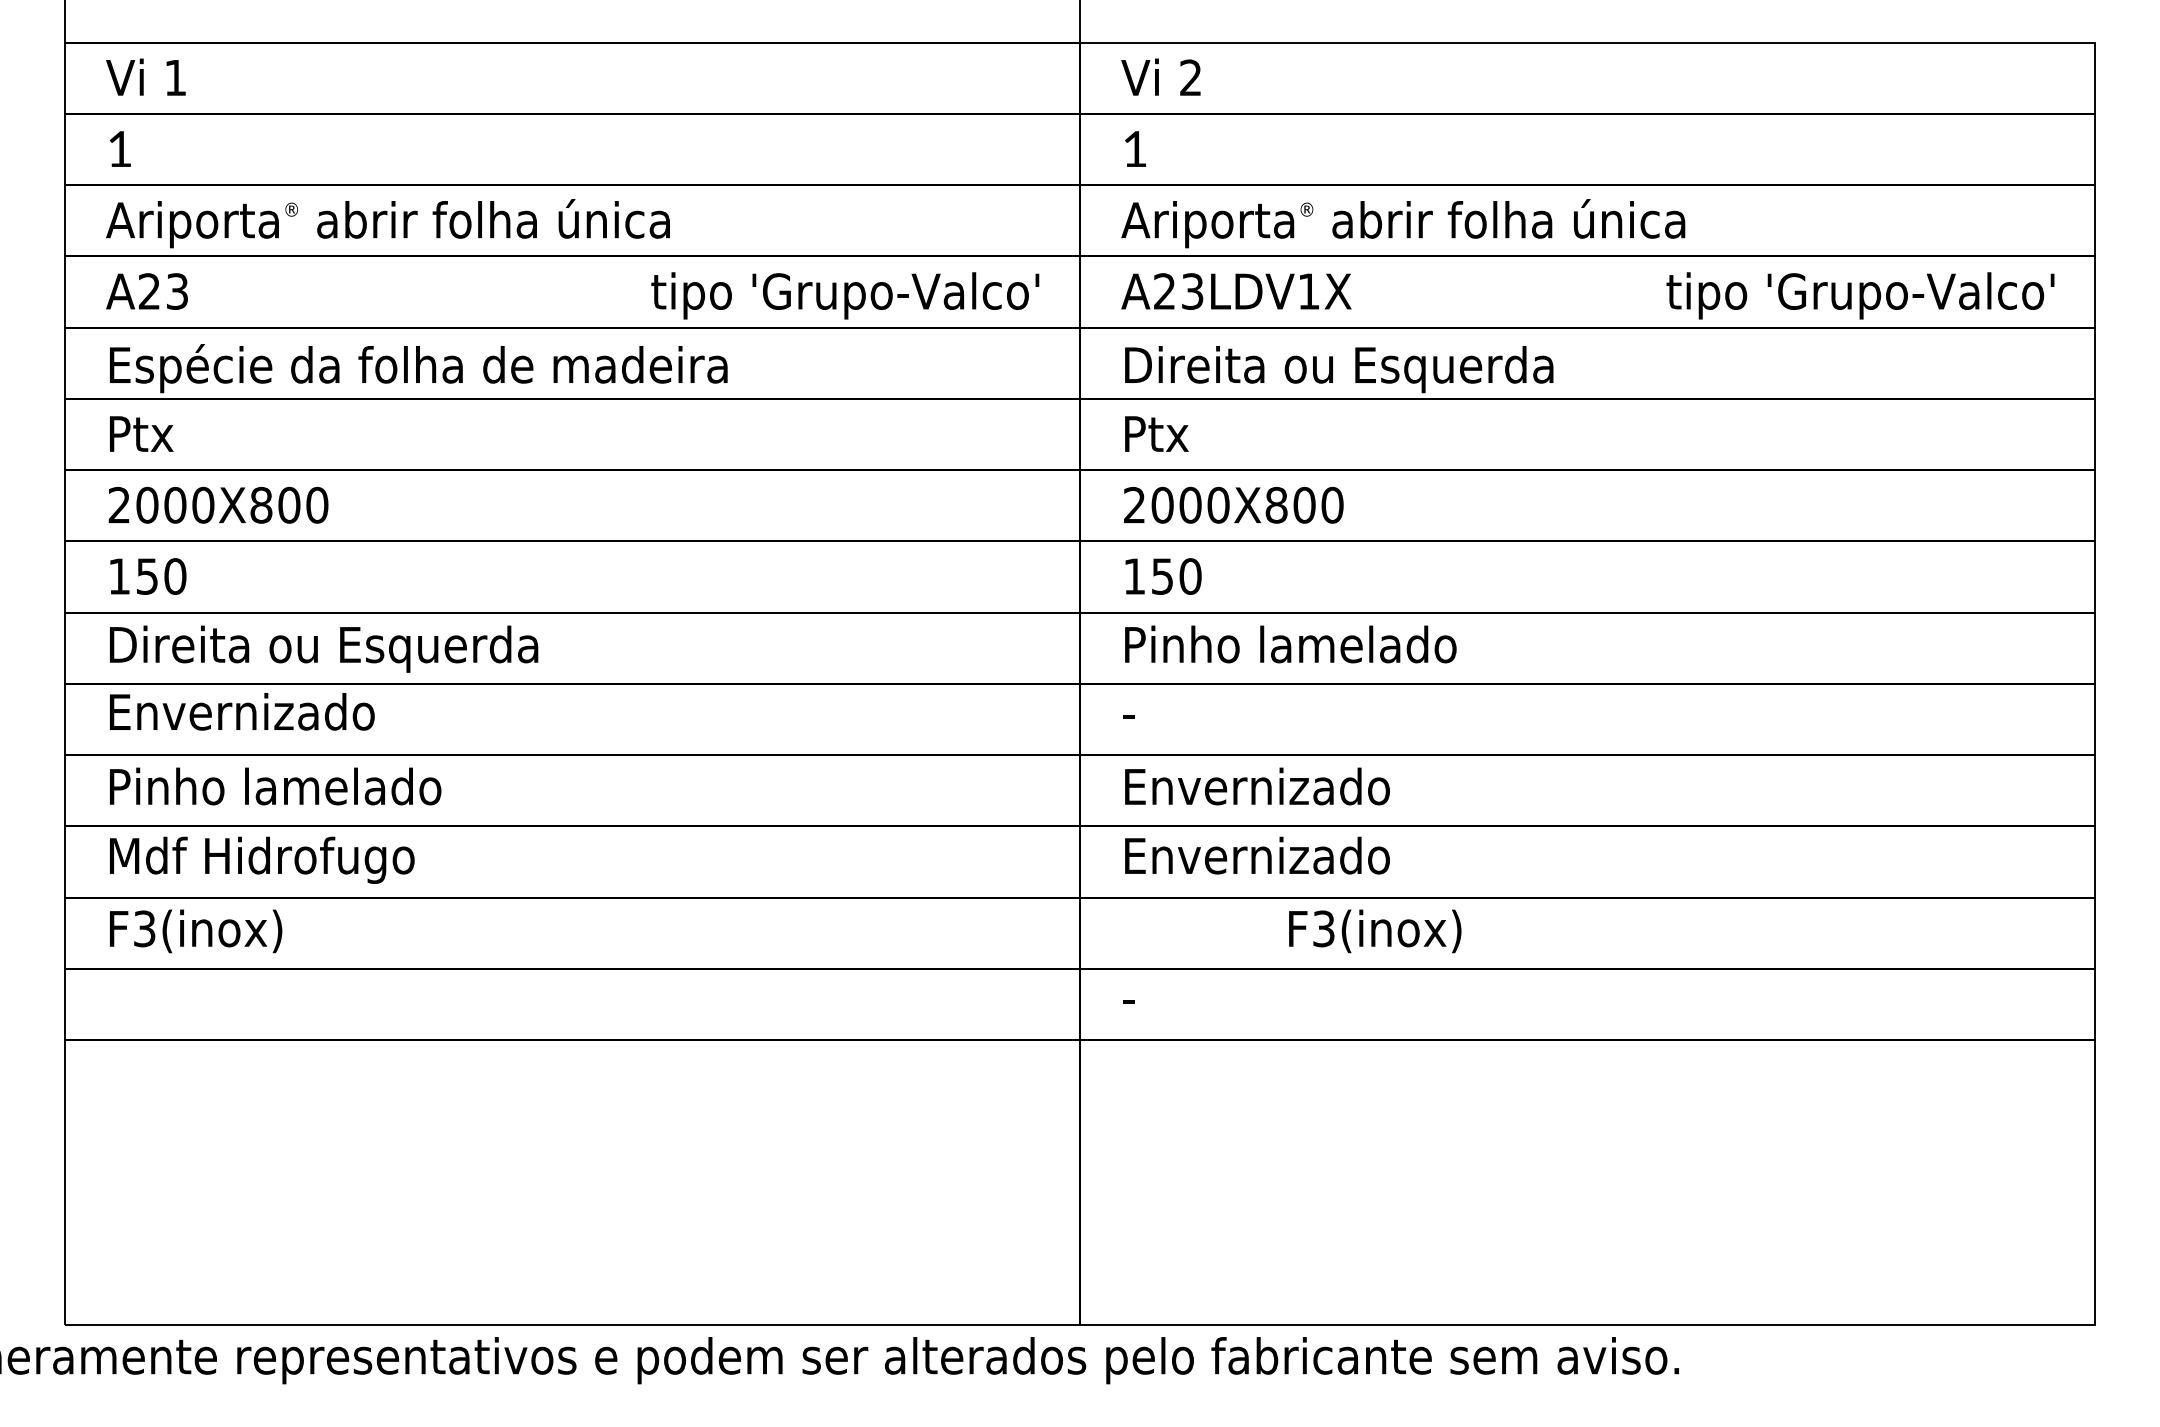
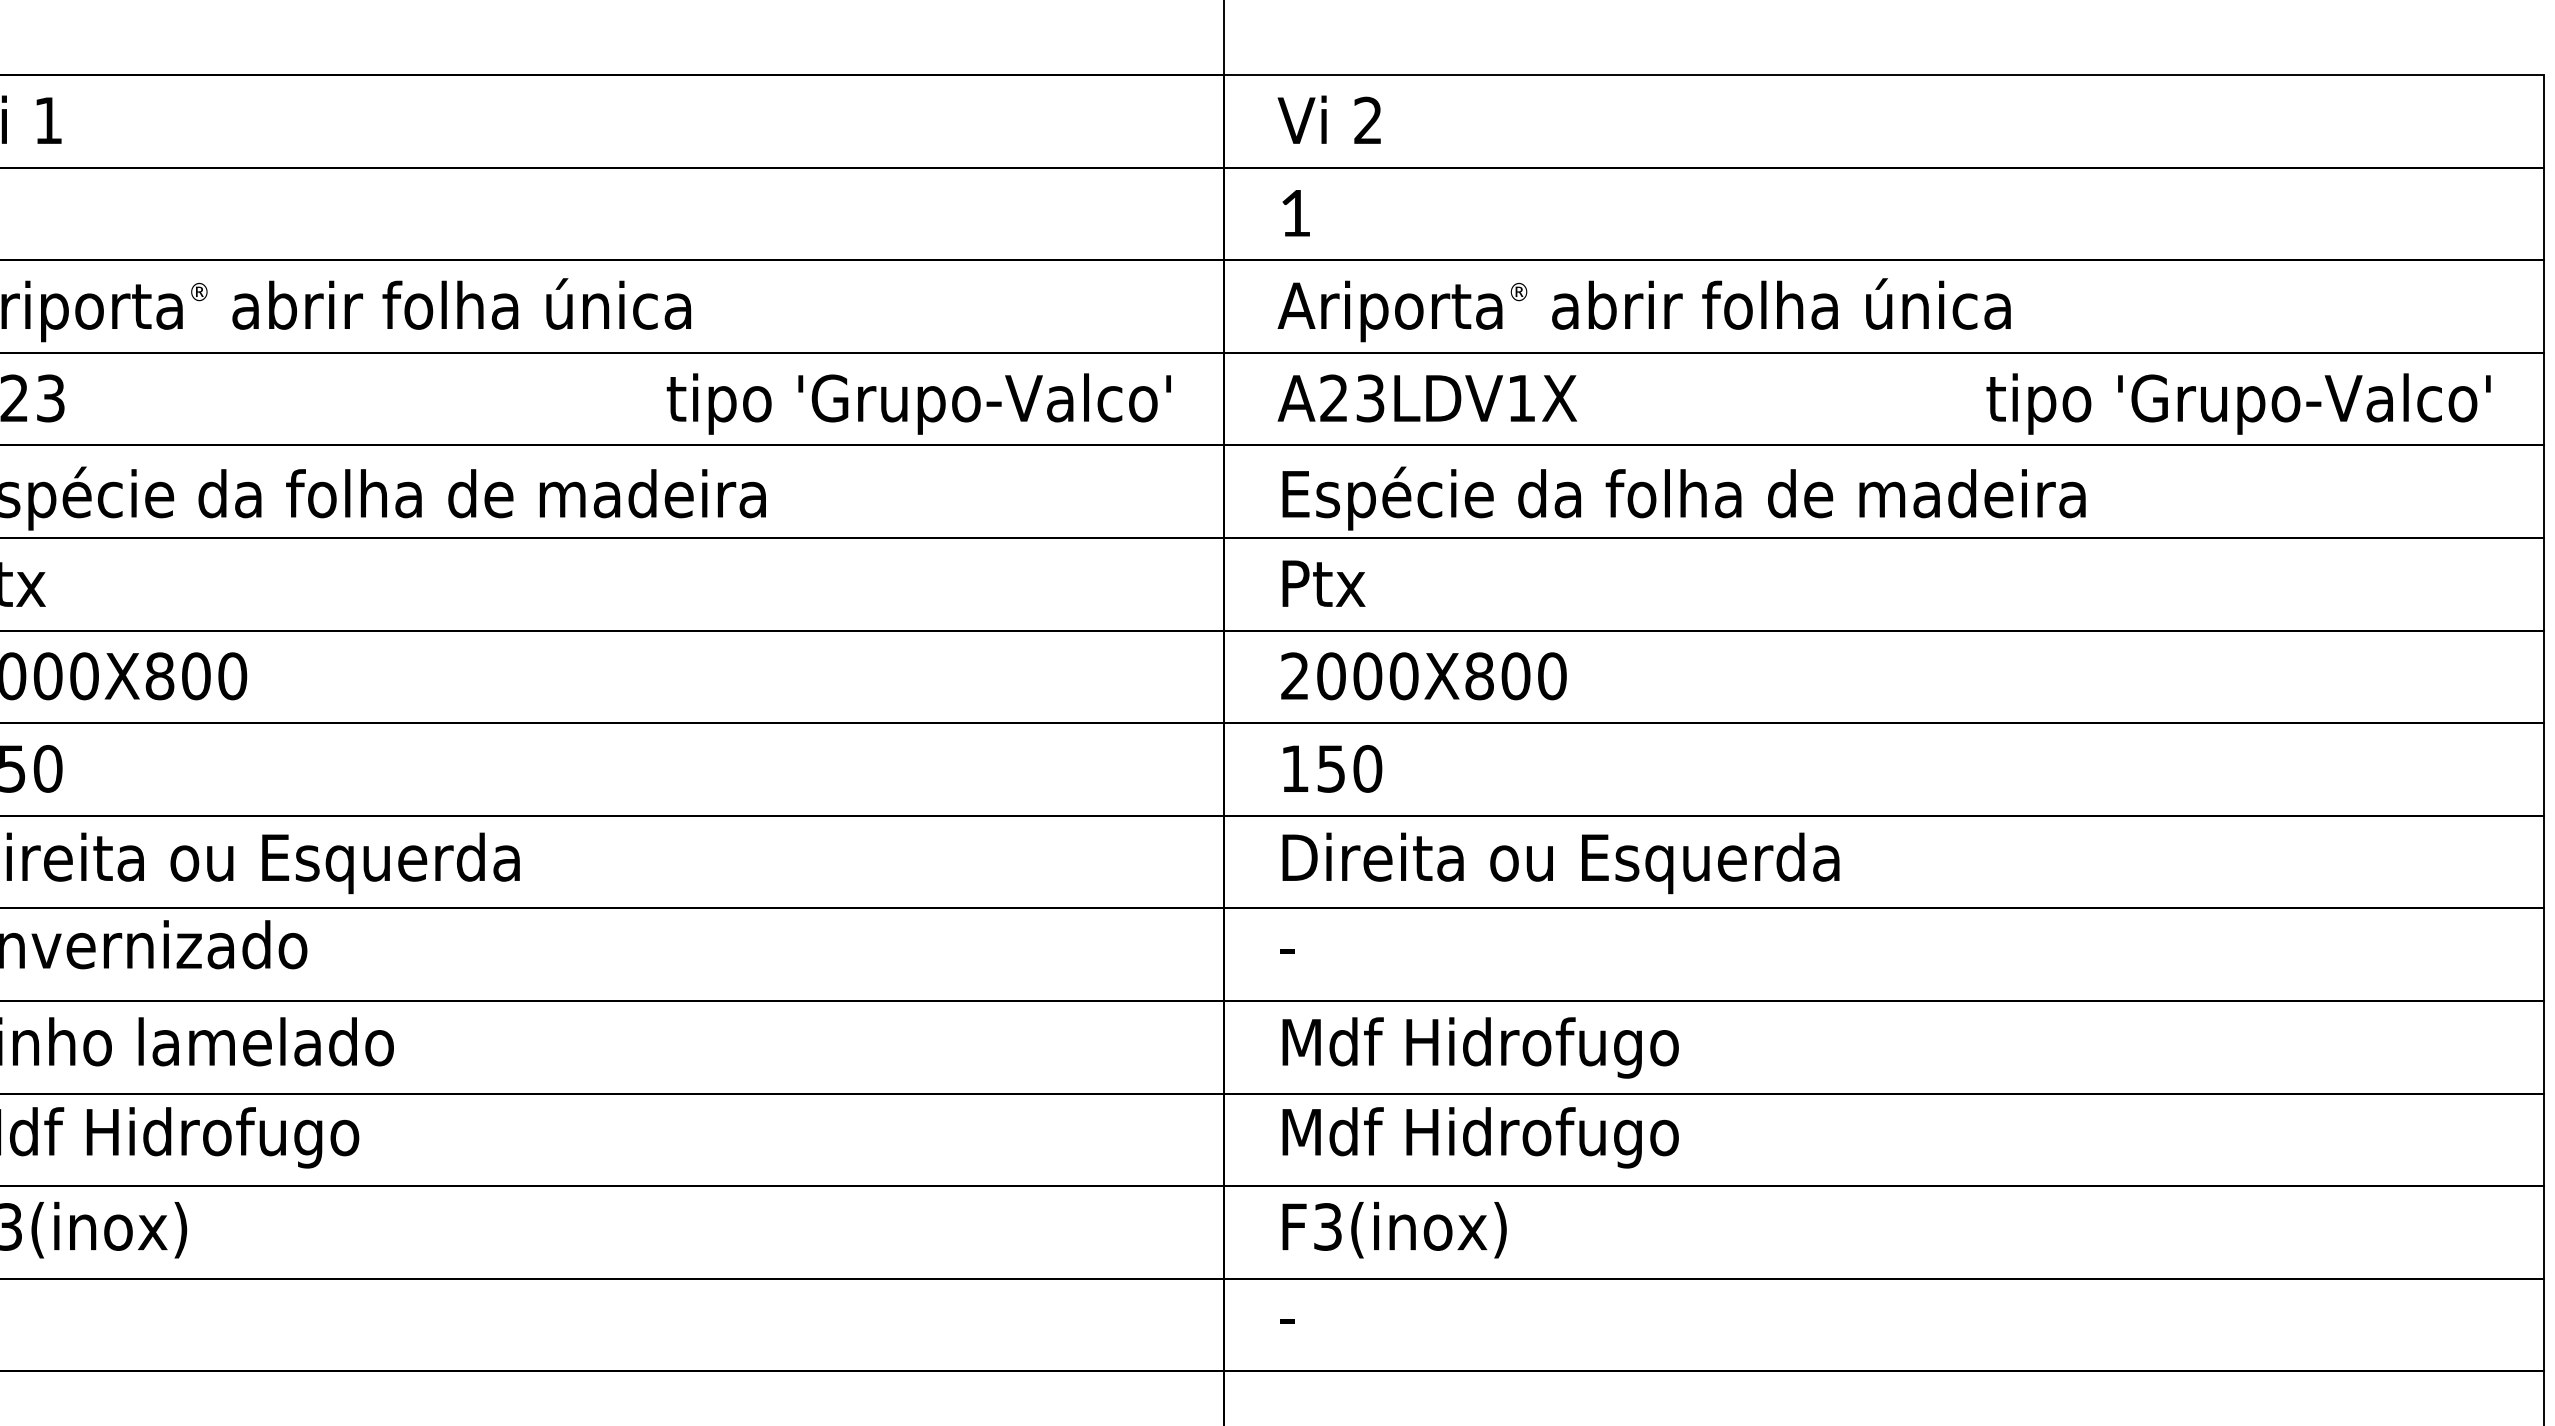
text: (1435, 368) -> (1686, 498), Direita ou Esquerda -> Espécie da folha de madeira
text: (1341, 648) -> (1563, 862), Pinho lamelado -> Direita ou Esquerda
text: (1279, 790) -> (1483, 1047), Envernizado -> Mdf Hidrofugo
text: (1279, 859) -> (1483, 1136), Envernizado -> Mdf Hidrofugo
text: (1375, 931) -> (1394, 1230), moved

